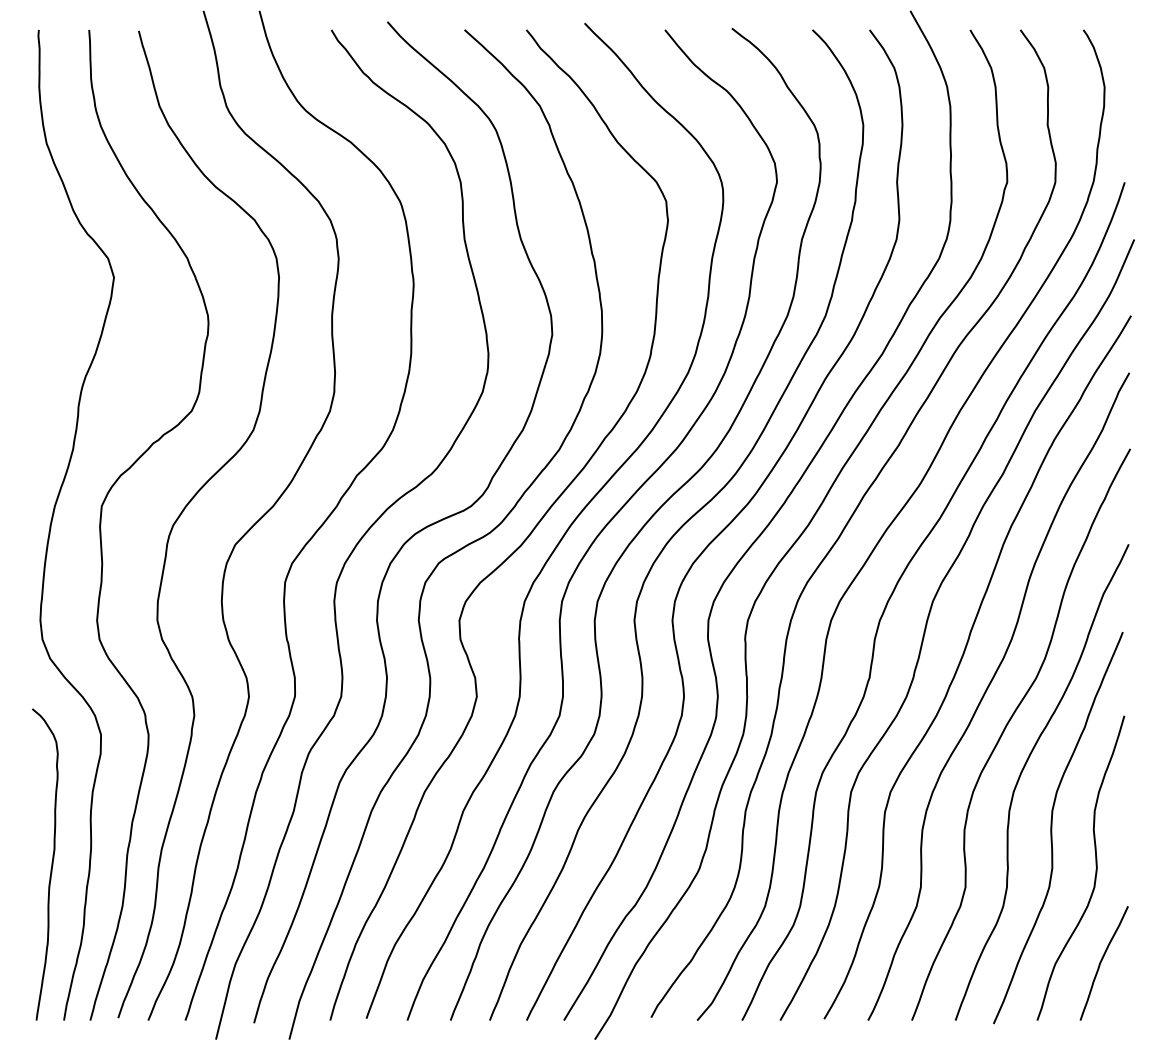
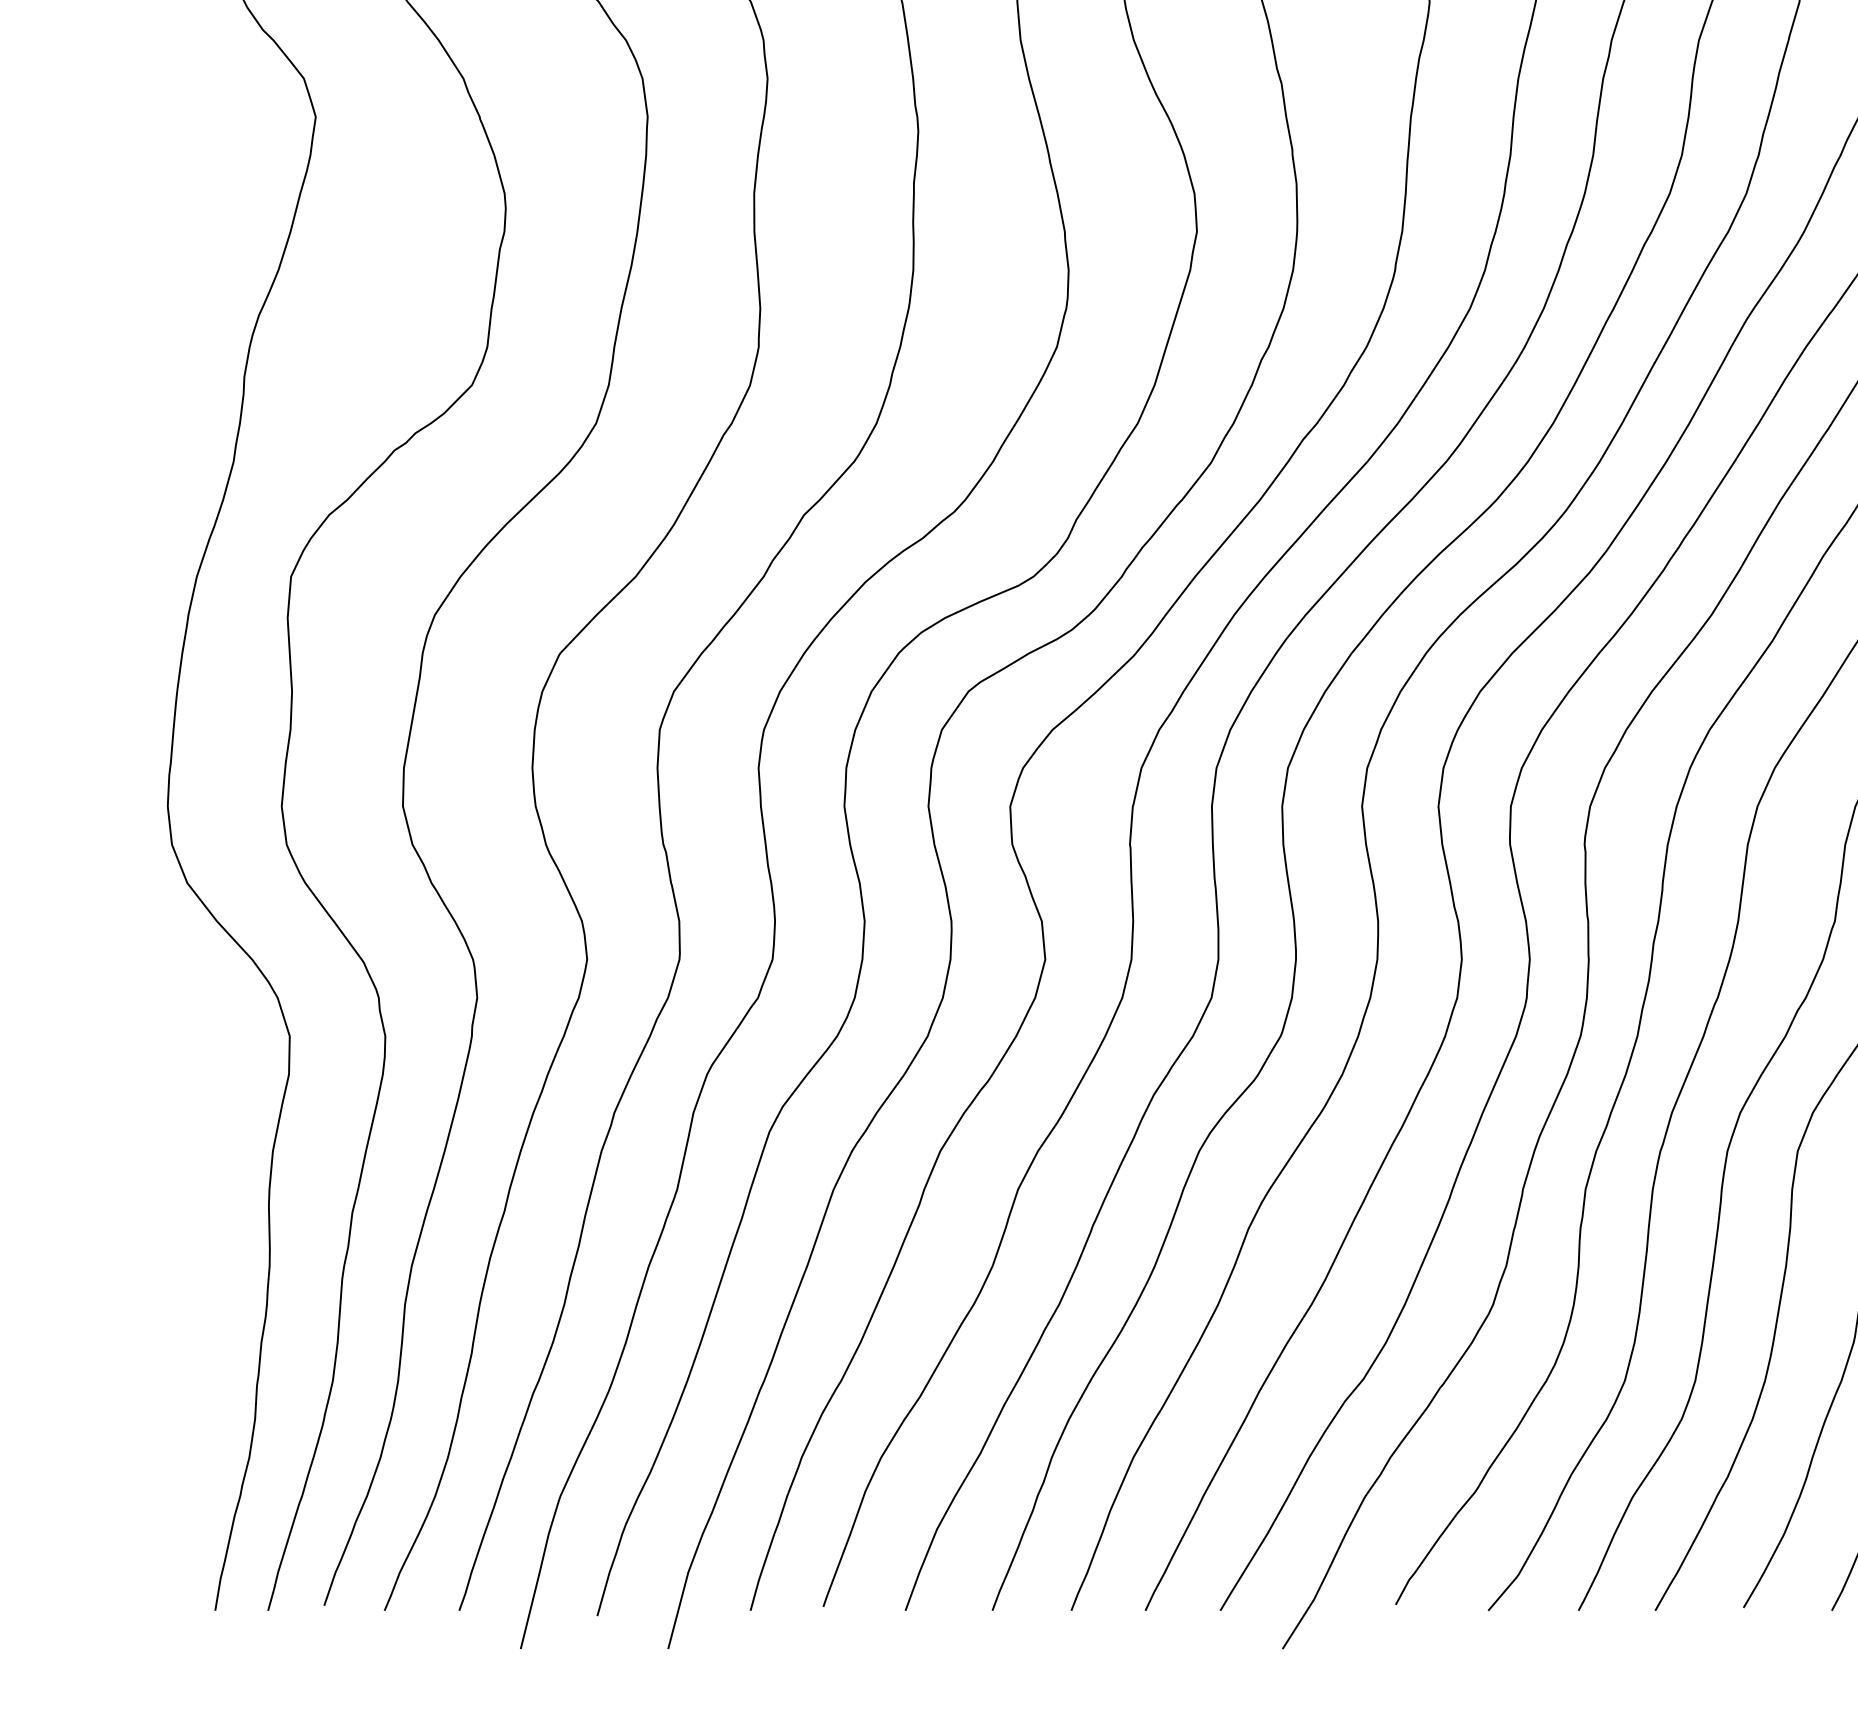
curve: (51, 864) -> (190, 1296), removed

